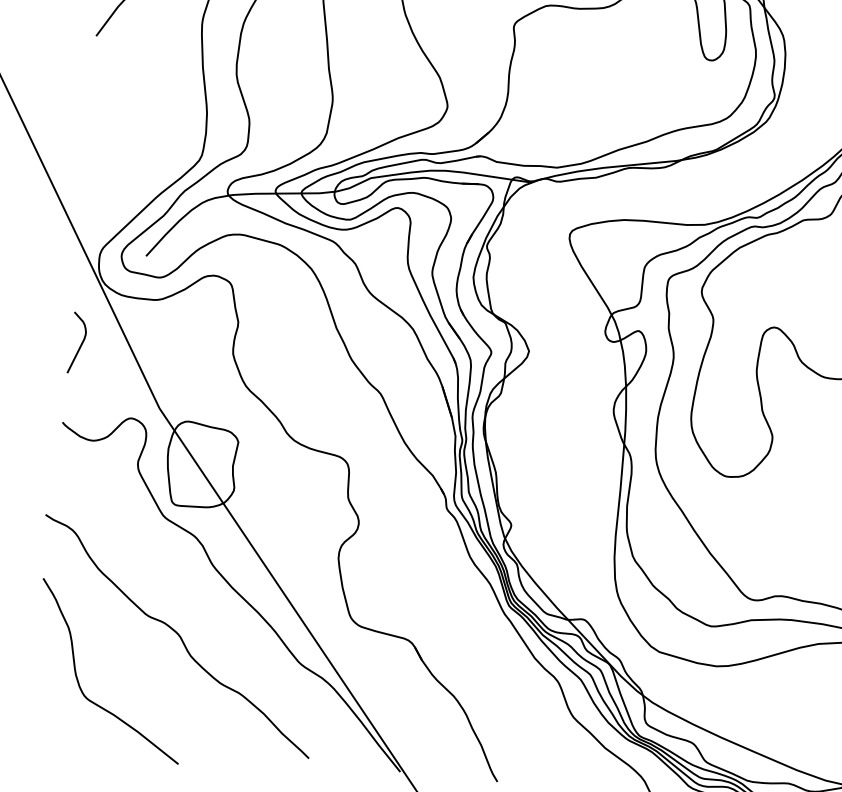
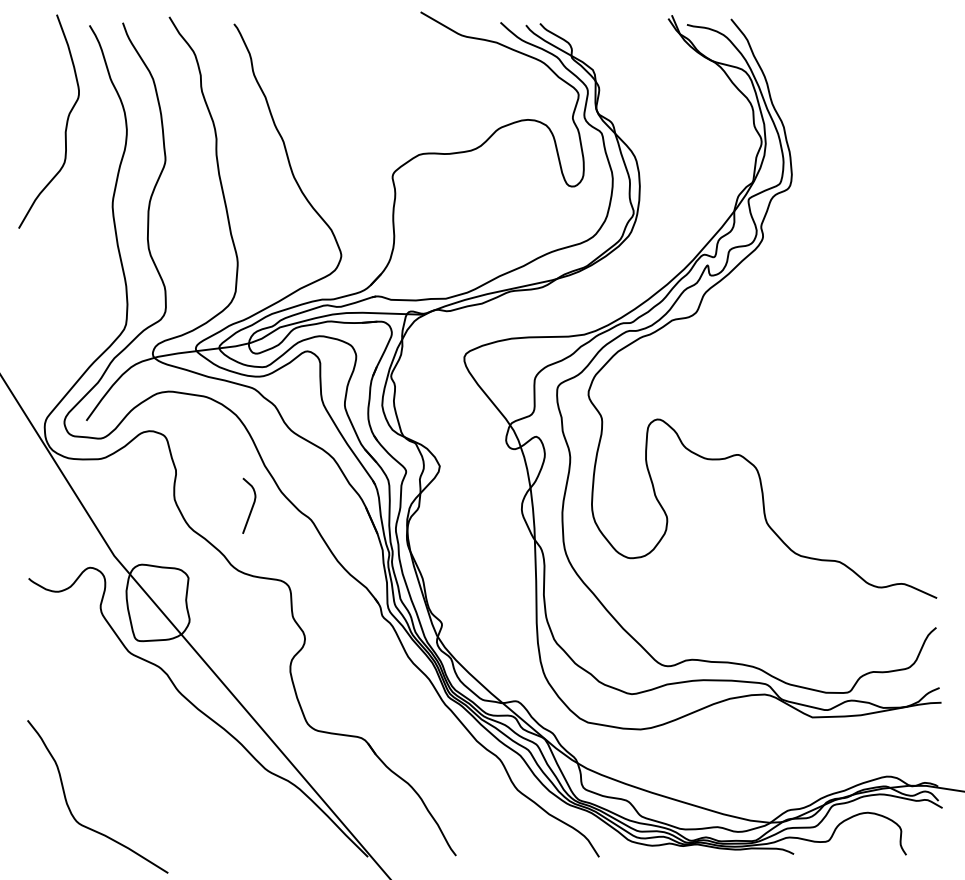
curve: (80, 344) -> (251, 506), moved
curve: (177, 635) -> (153, 757), removed

